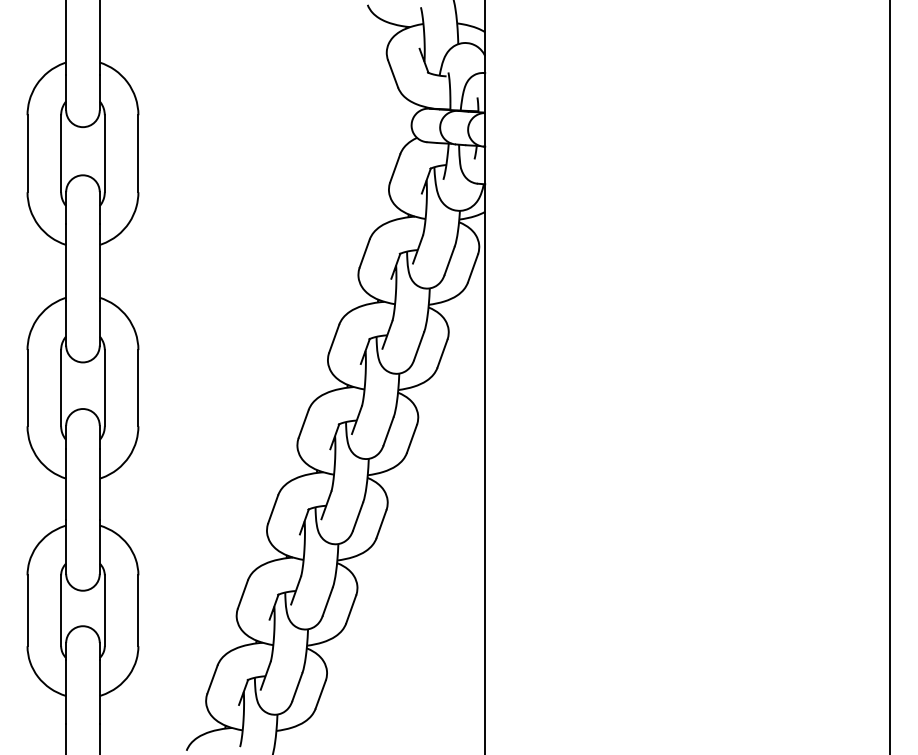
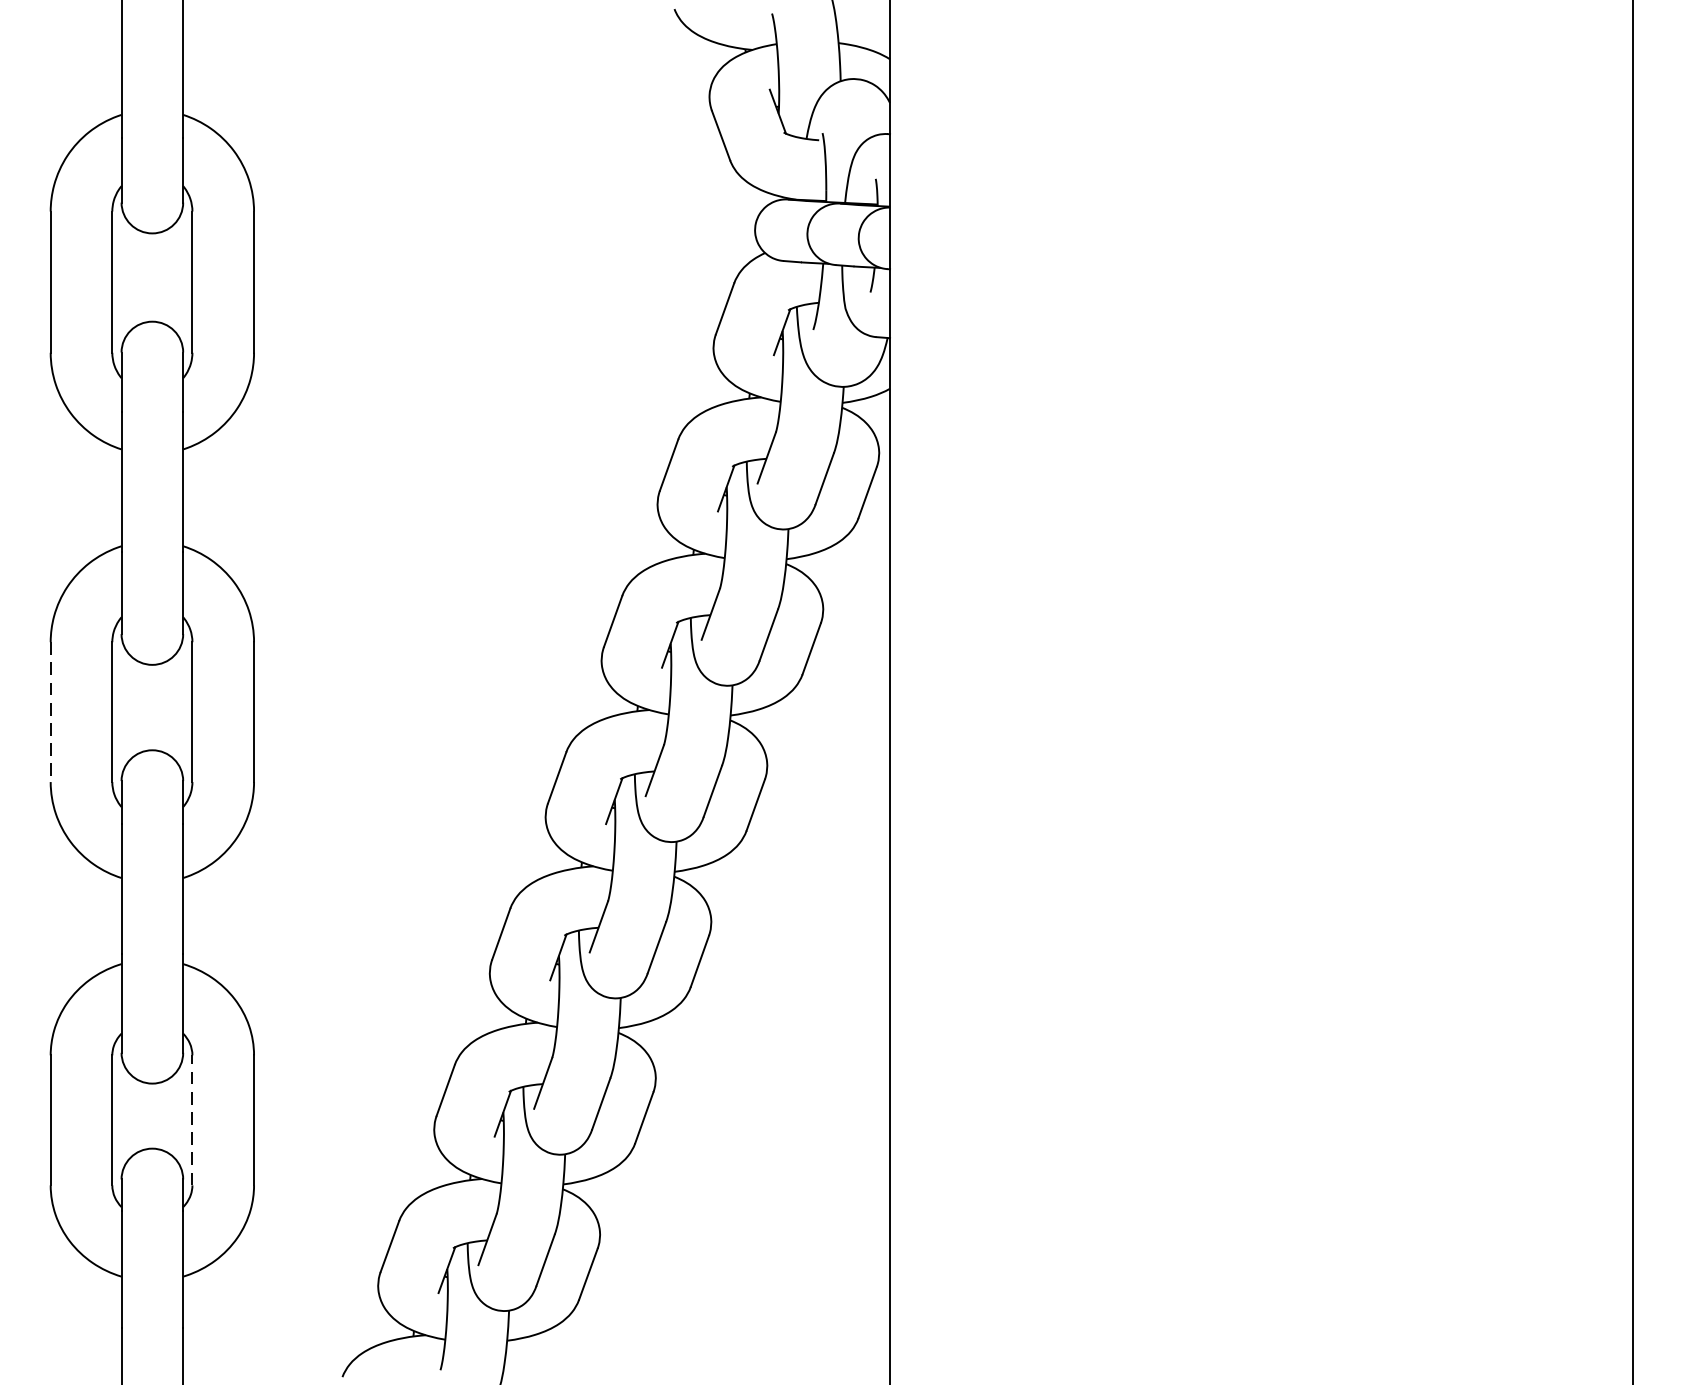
line: (27, 388) -> (50, 712), solid -> dashed
line: (104, 610) -> (191, 1119), solid -> dashed

